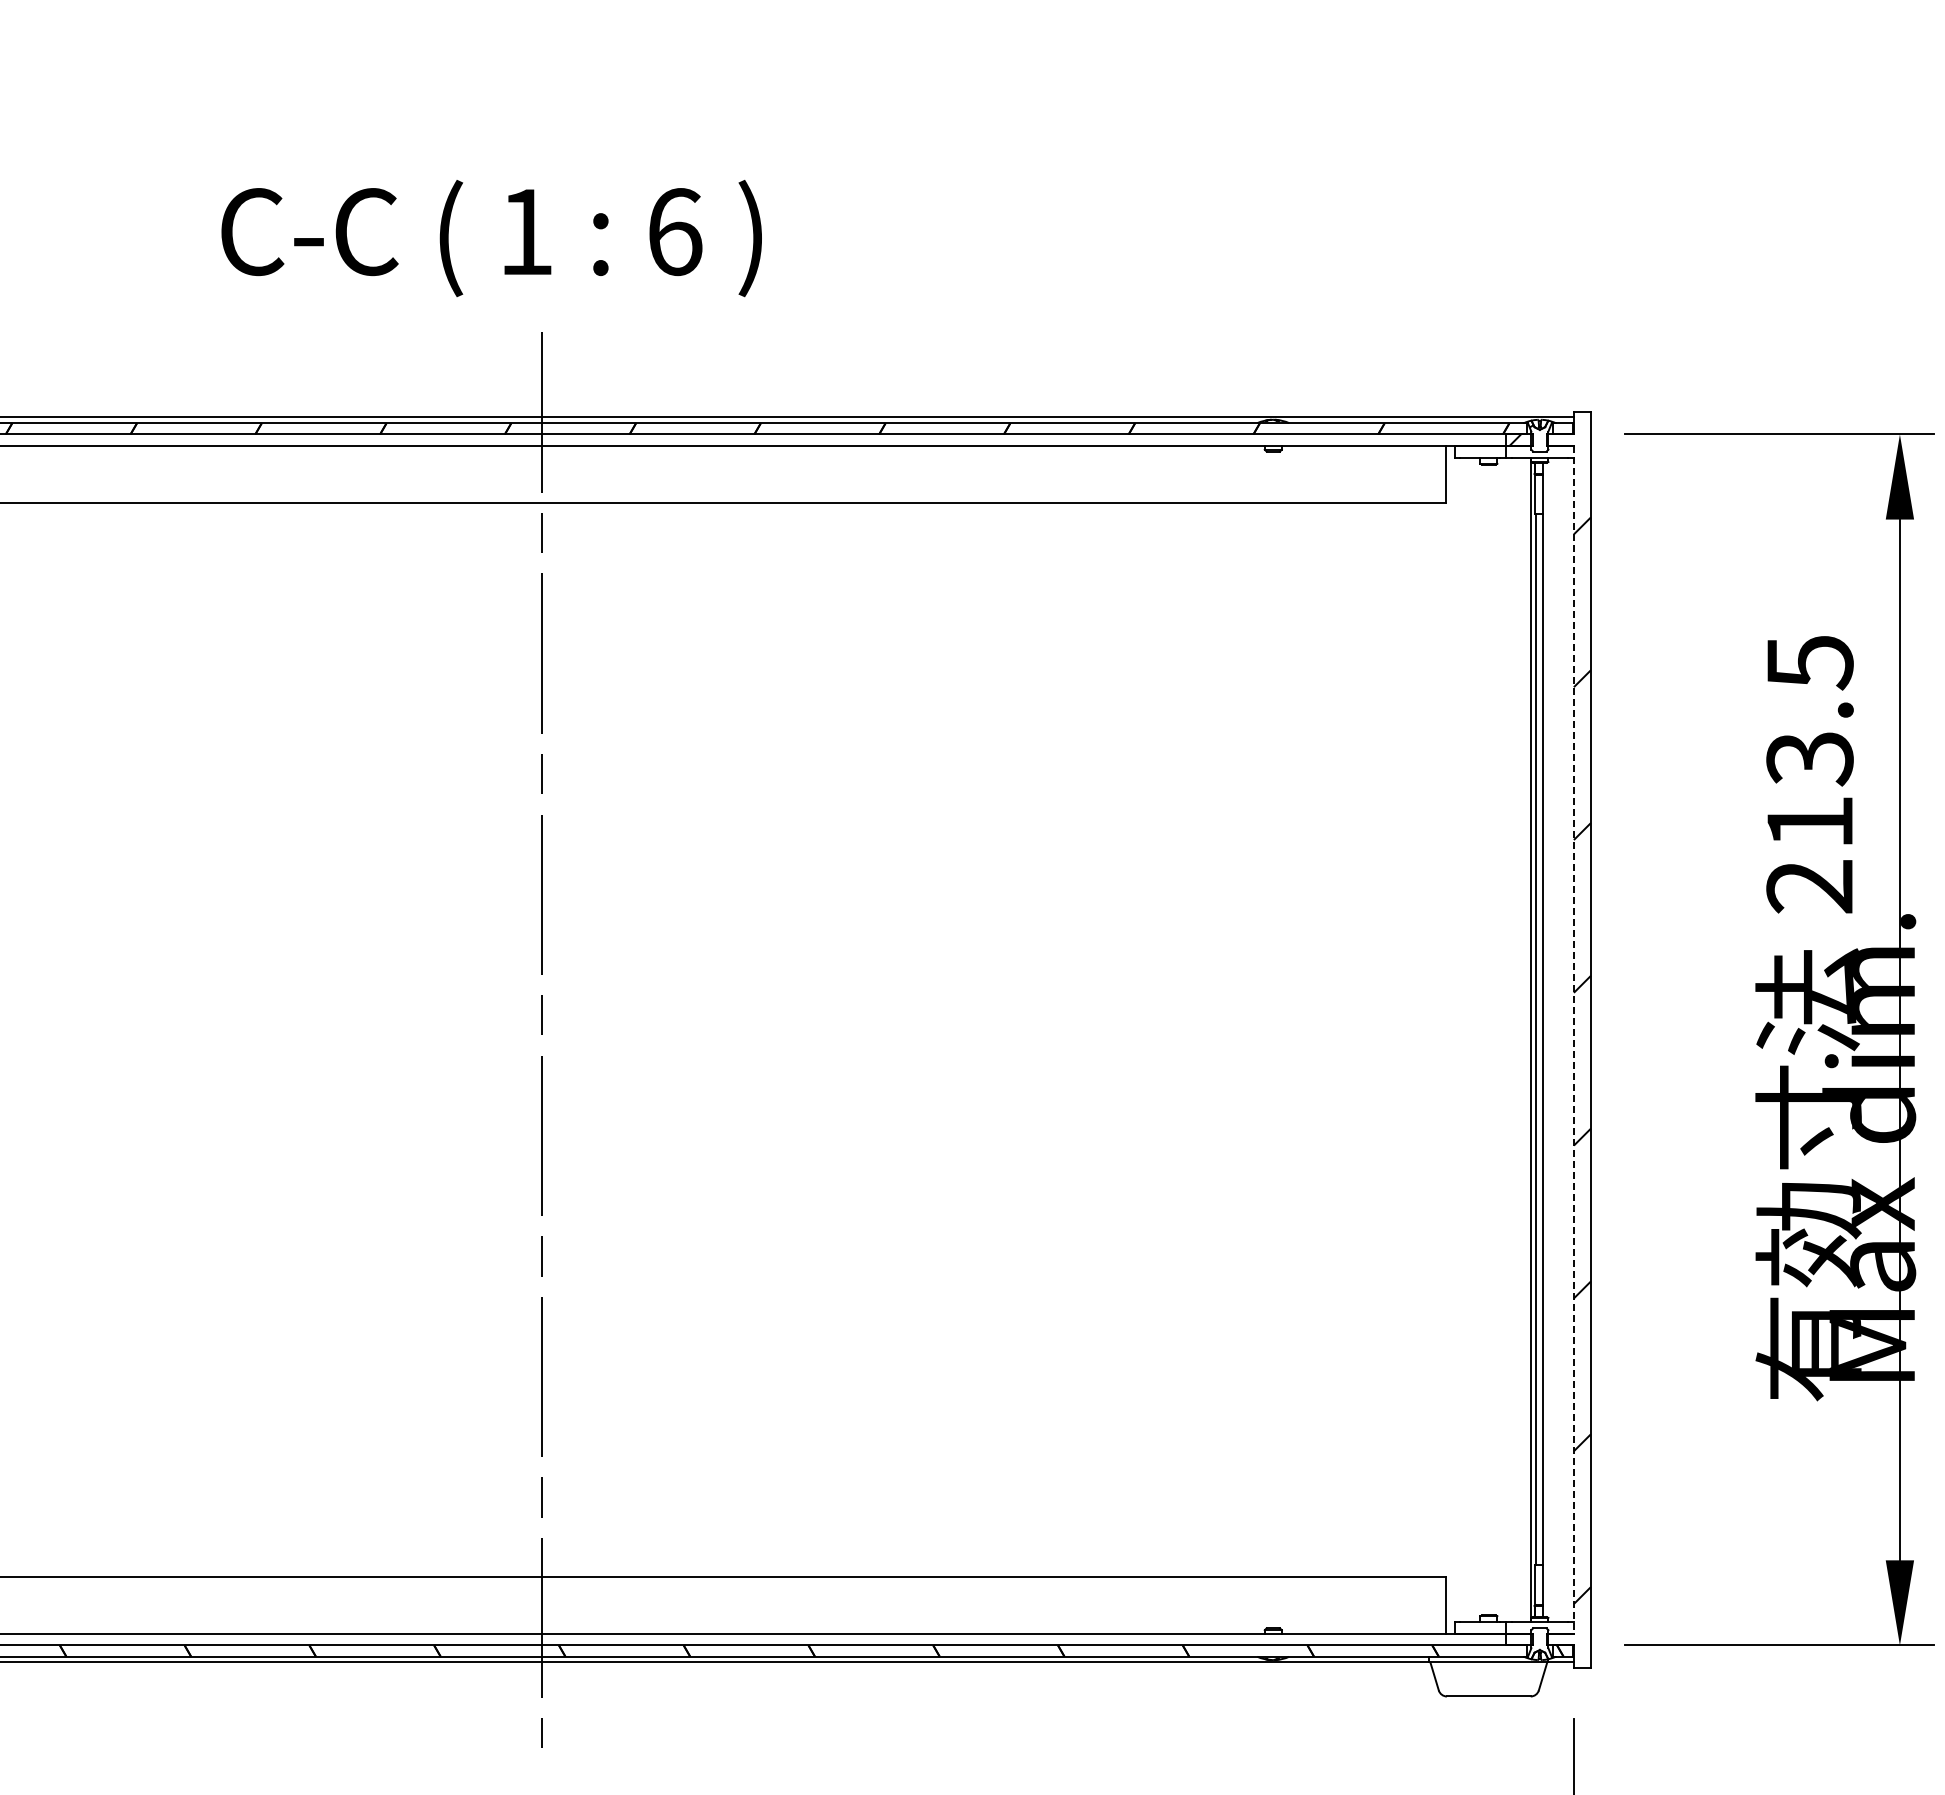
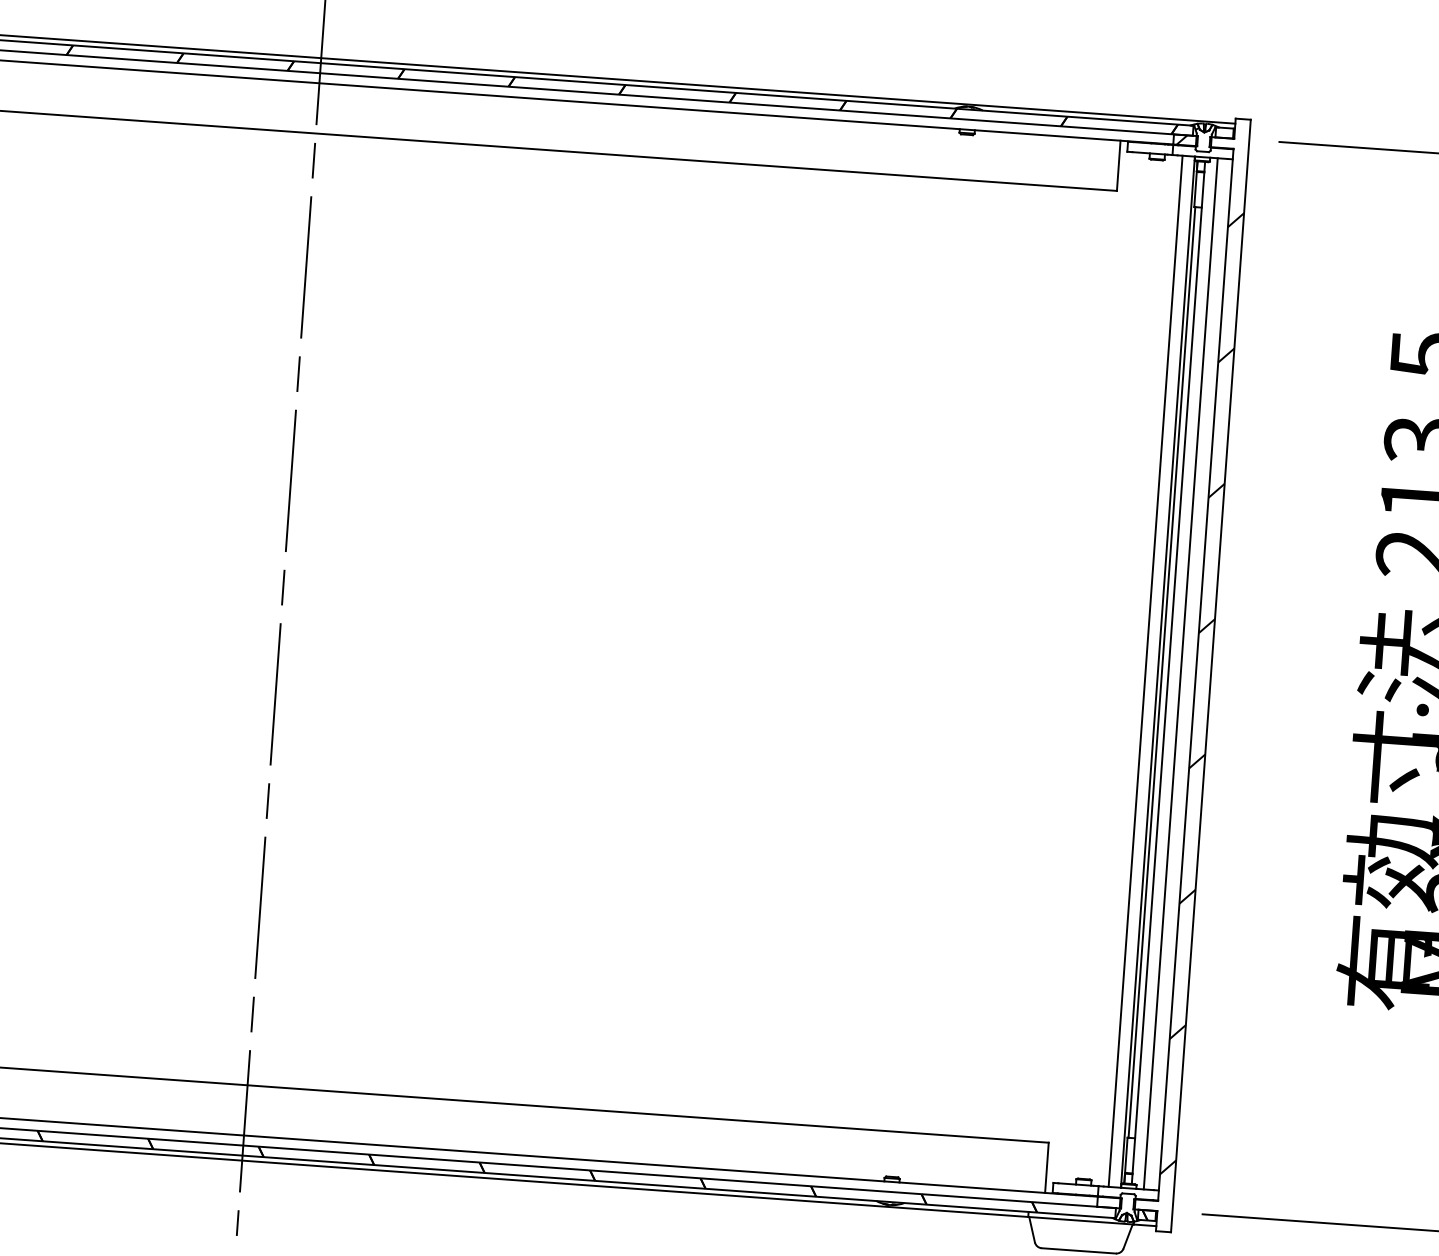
line: (1517, 1039) -> (1145, 670), added
line: (1556, 1039) -> (1180, 673), added
line: (1573, 1040) -> (1195, 675), dashed -> solid

